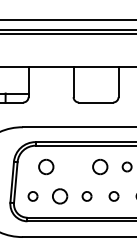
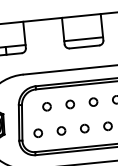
line: (95, 93) -> (83, 39), added
part: (45, 166) -> (46, 106), size x0.62
part: (72, 166) -> (69, 104), added
part: (99, 166) -> (92, 101), size x0.62
part: (59, 196) -> (61, 131), size x0.62

